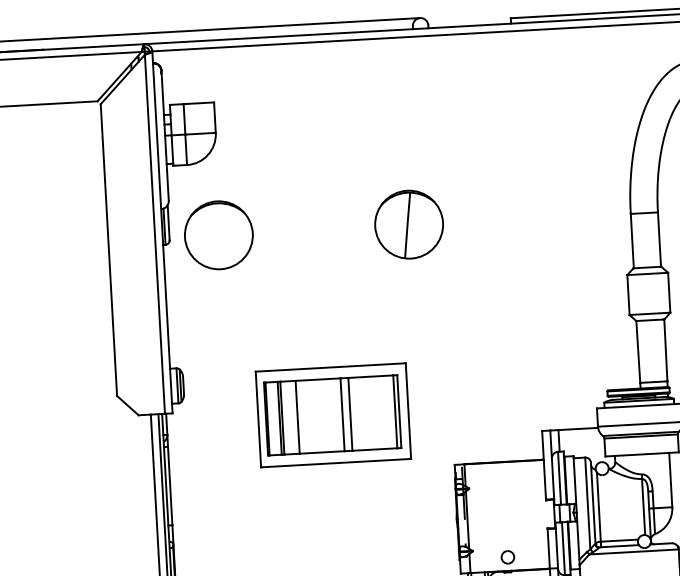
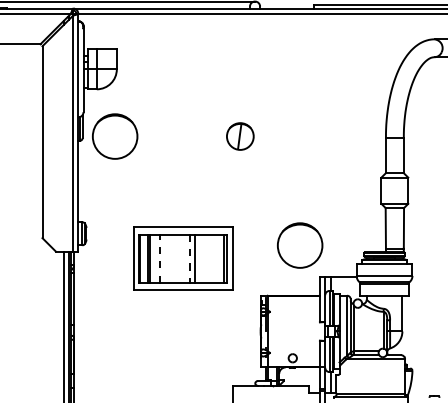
part: (409, 224) -> (240, 136), size x0.6
circle: (510, 385) -> (300, 245), added
line: (342, 414) -> (189, 258), solid -> dashed
line: (298, 416) -> (160, 258), solid -> dashed

